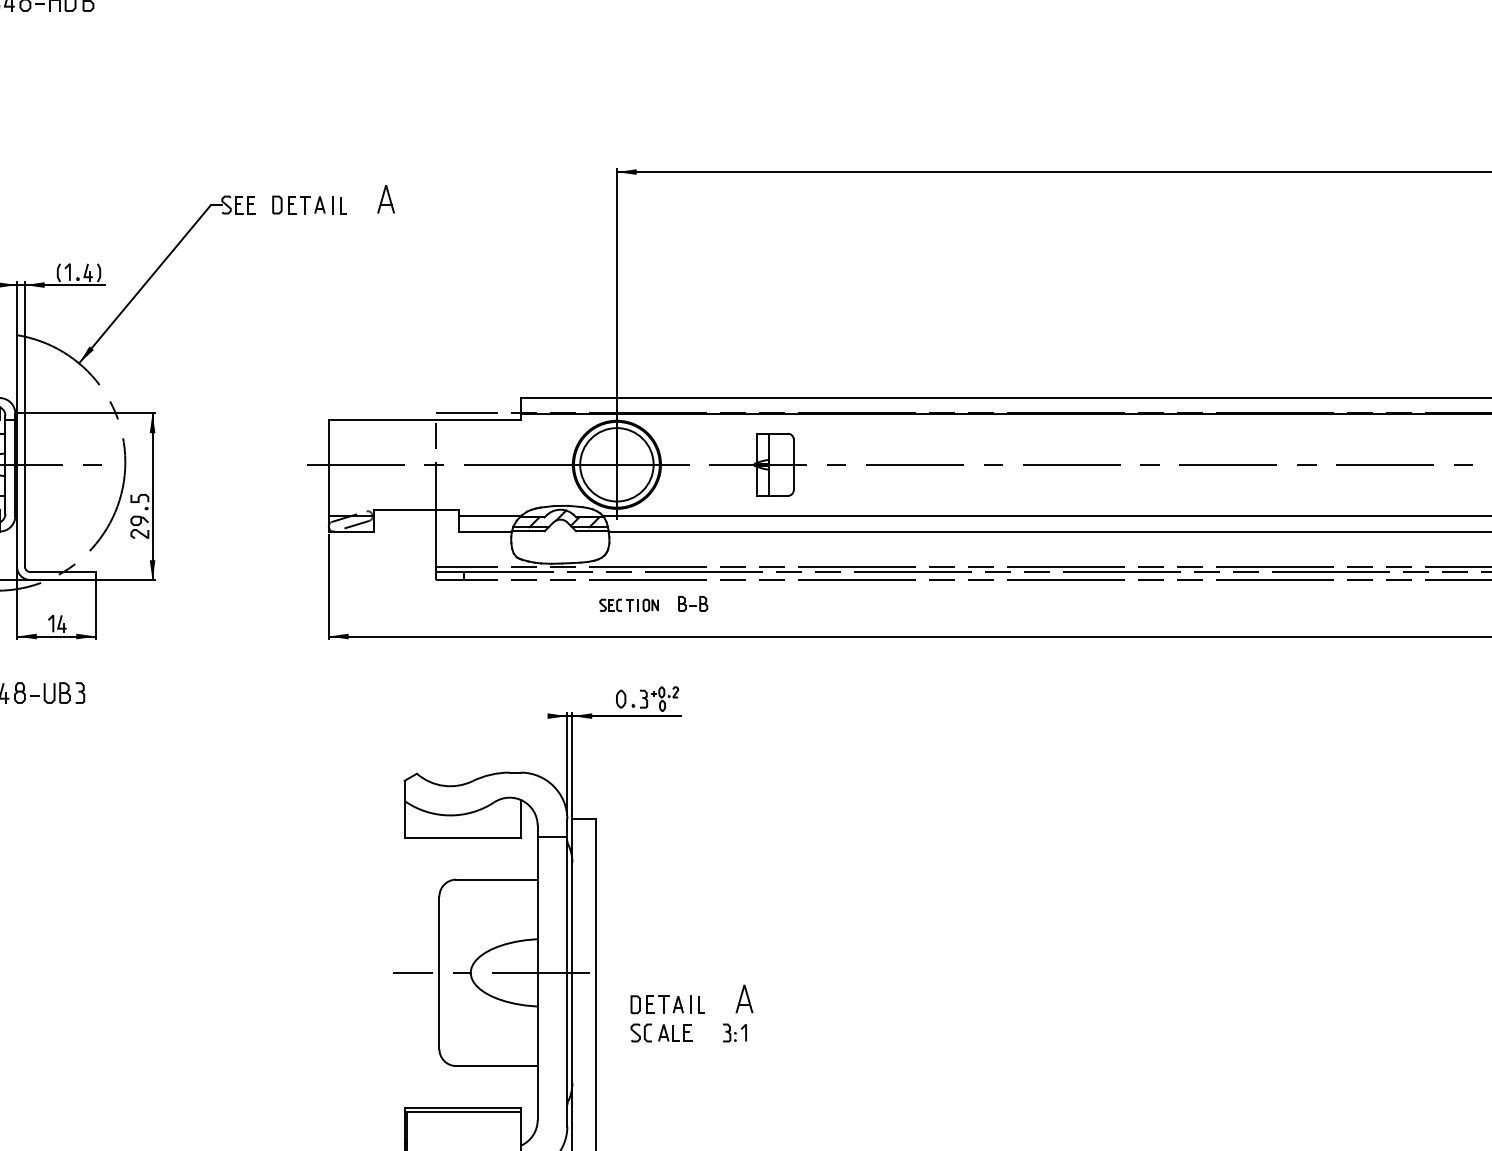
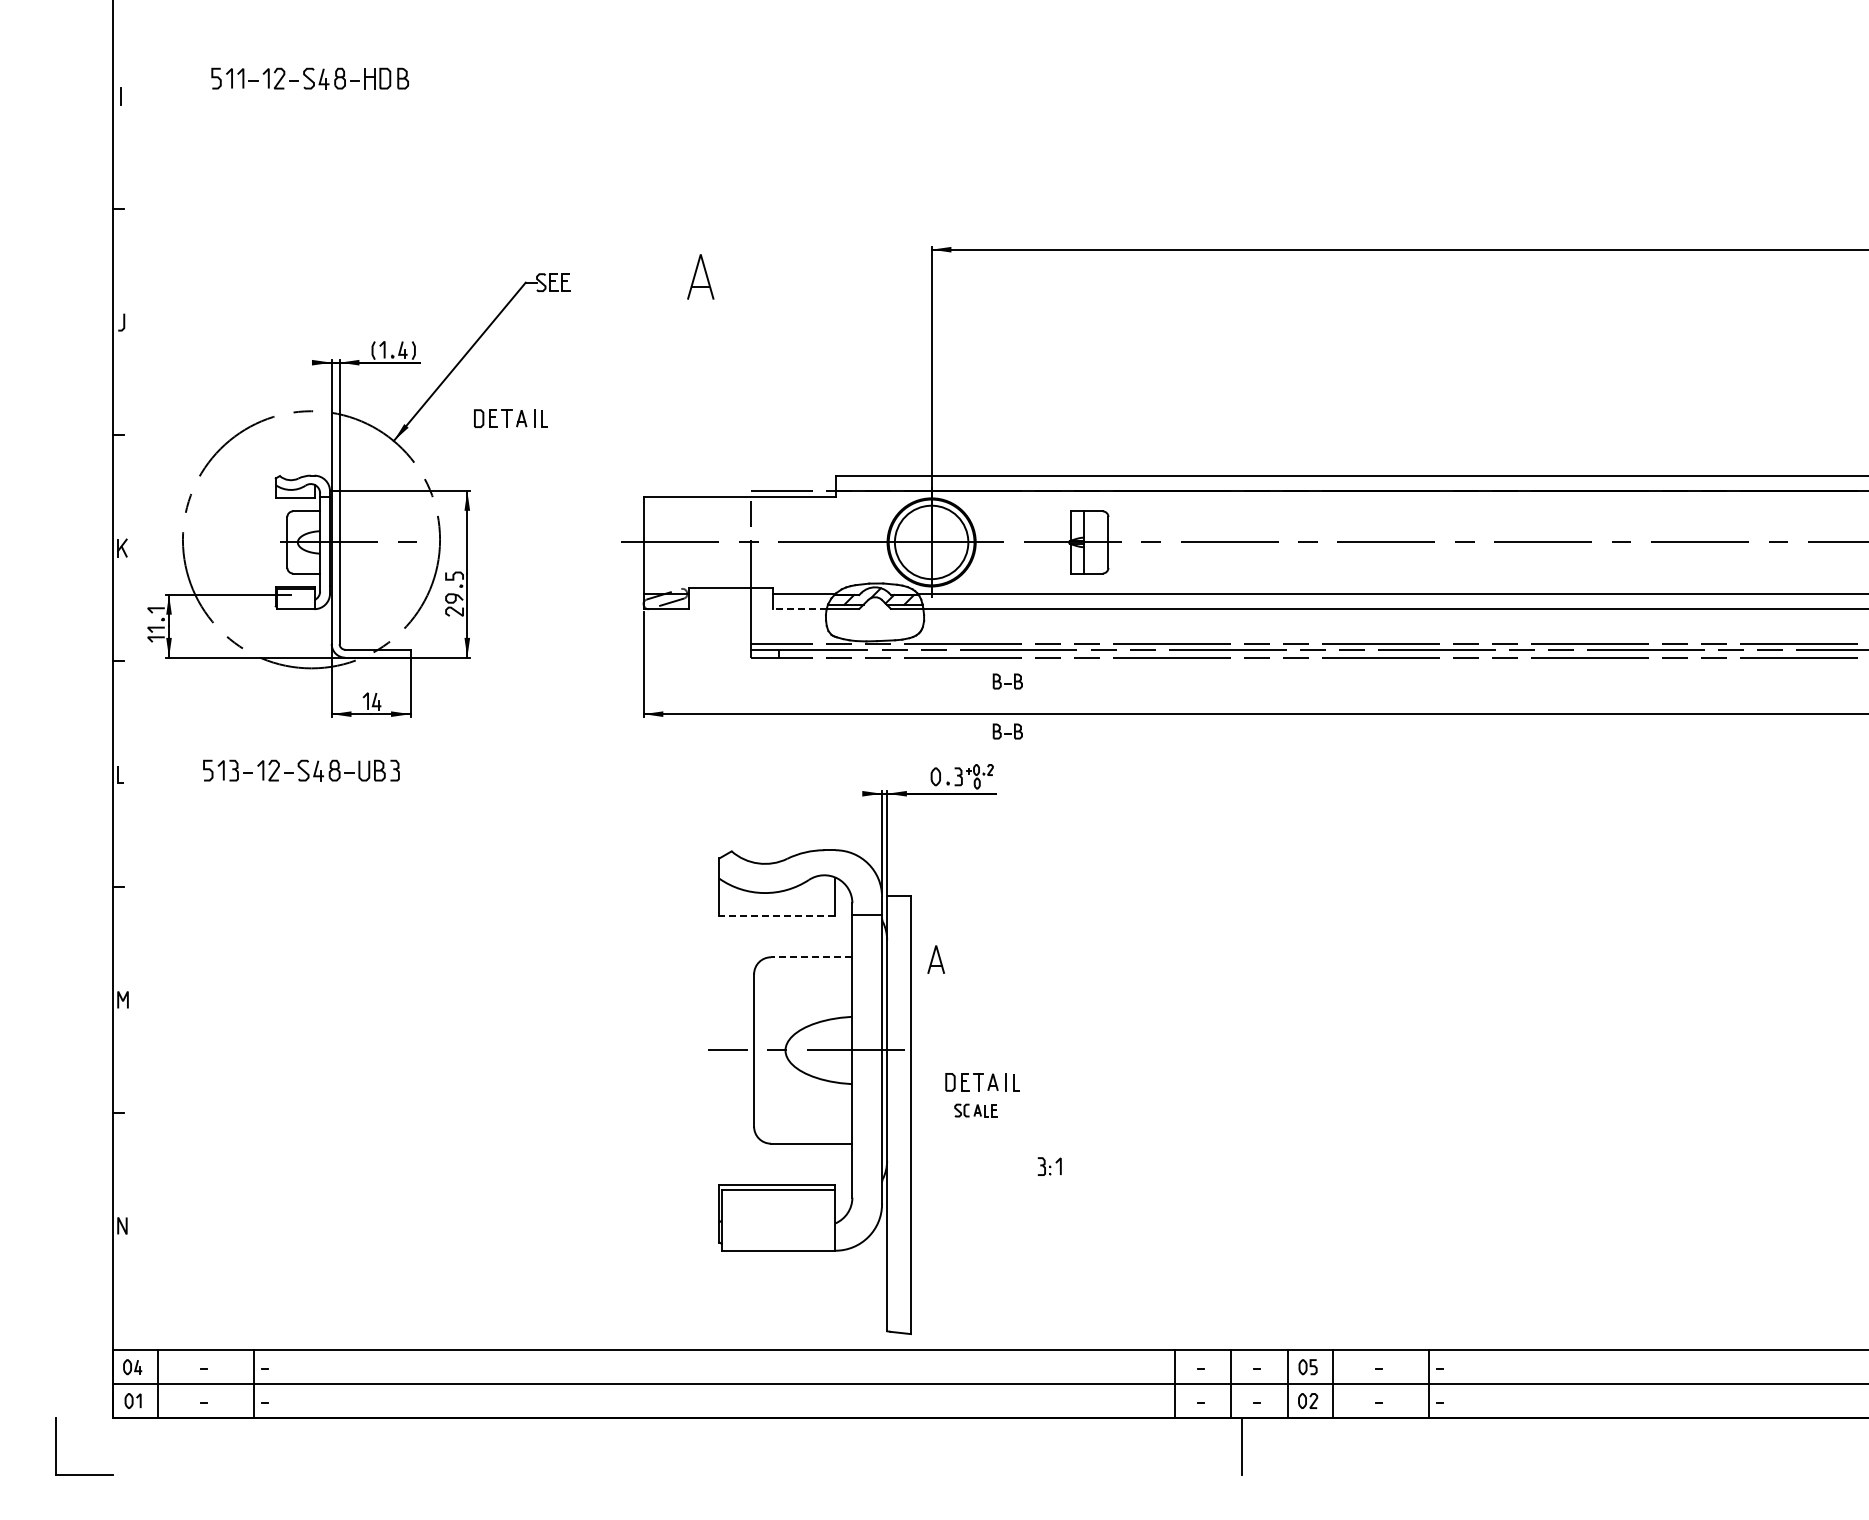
part: (385, 198) -> (700, 276), size x1.6
part: (308, 204) -> (510, 418), moved
line: (485, 531) -> (800, 609), solid -> dashed
part: (628, 604) -> (943, 682), removed
part: (692, 653) -> (1007, 731), added
line: (461, 837) -> (776, 915), solid -> dashed
line: (496, 879) -> (811, 957), solid -> dashed
part: (743, 998) -> (935, 959), moved
part: (660, 1032) -> (975, 1110), size x0.7
part: (734, 1032) -> (1049, 1166), moved

